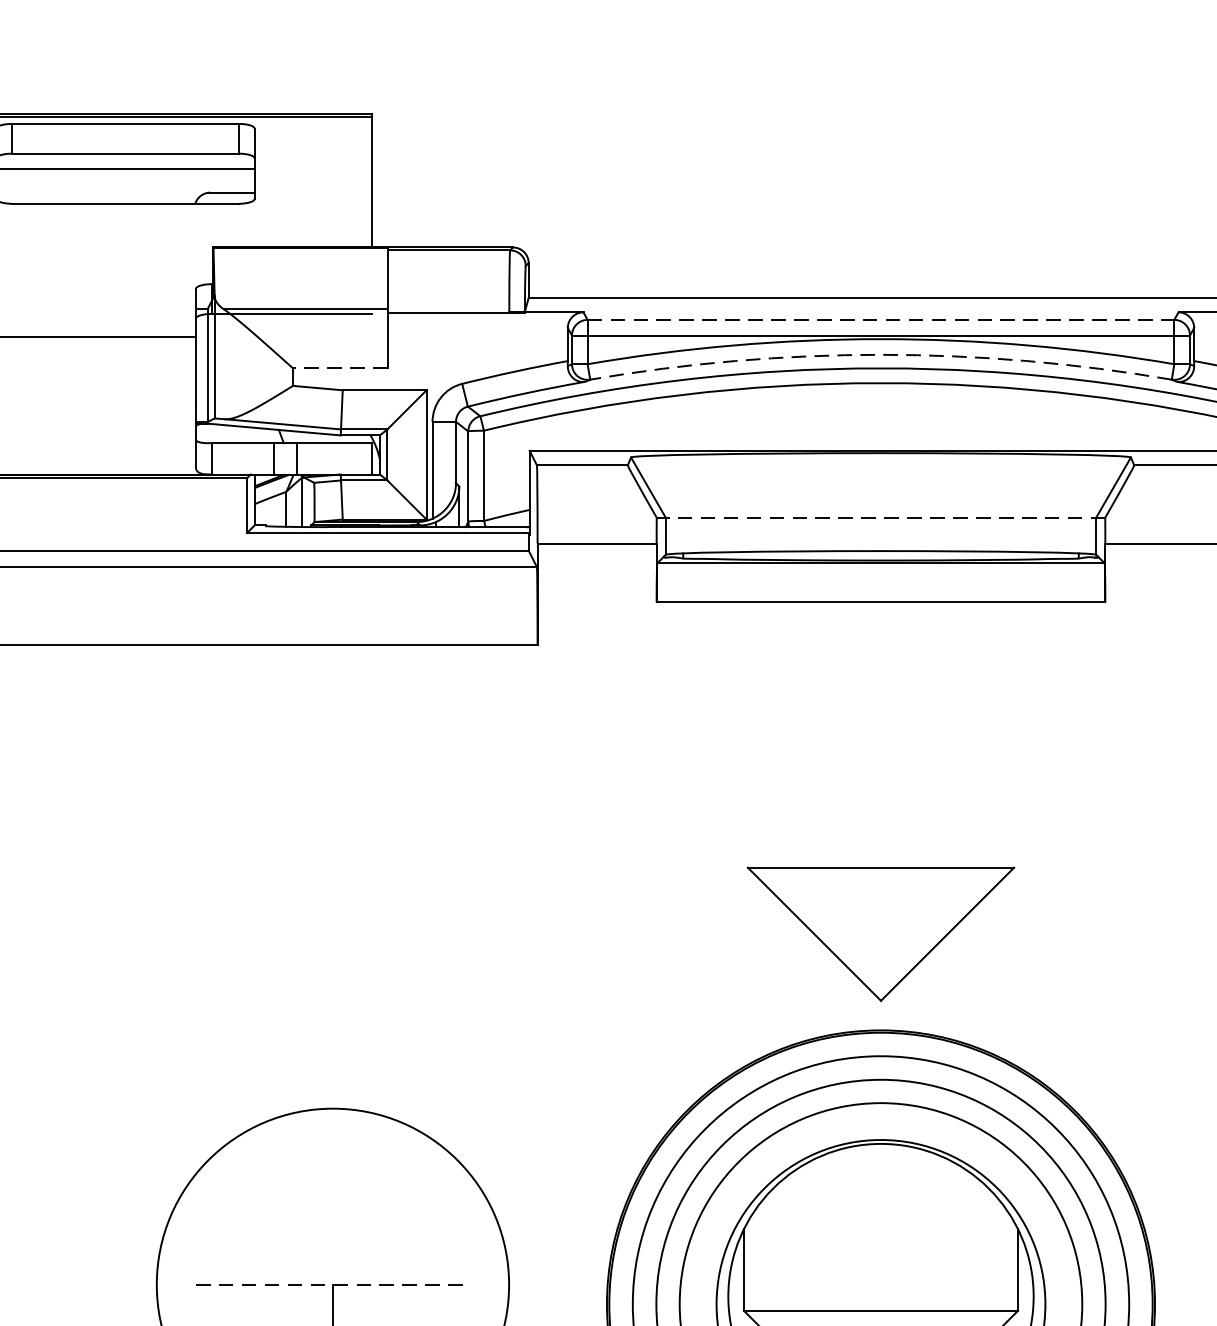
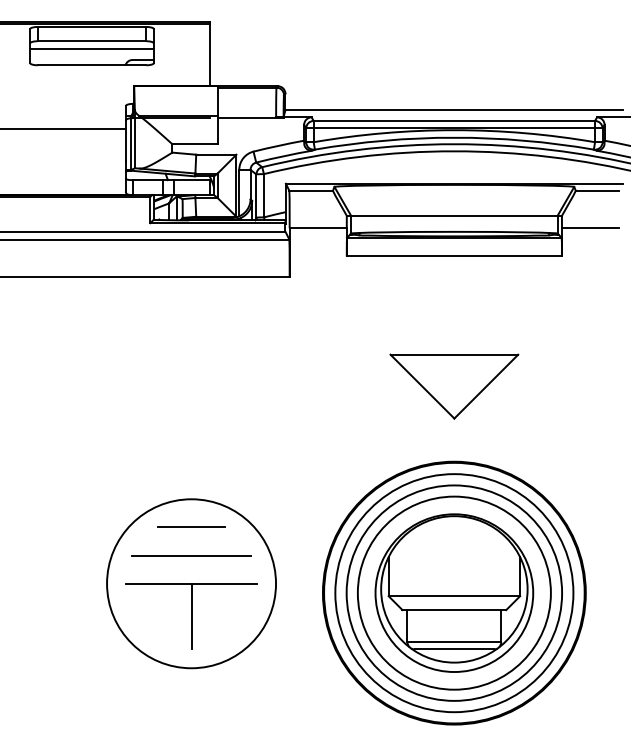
line: (881, 318) -> (454, 120), dashed -> solid
arc: (881, 354) -> (454, 137), dashed -> solid
line: (341, 368) -> (195, 144), dashed -> solid
line: (881, 516) -> (454, 215), dashed -> solid
part: (881, 933) -> (454, 386), moved
line: (332, 1167) -> (191, 527), added
line: (332, 1225) -> (191, 555), added
line: (332, 1284) -> (191, 583), dashed -> solid

